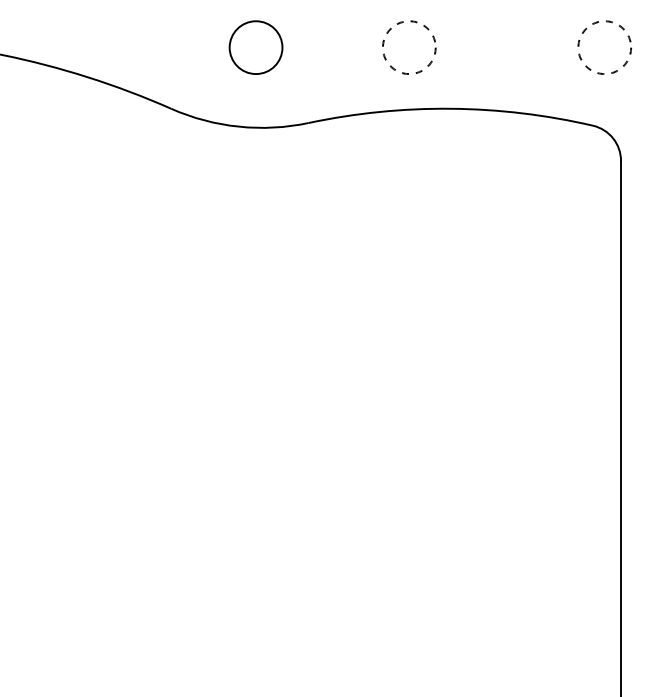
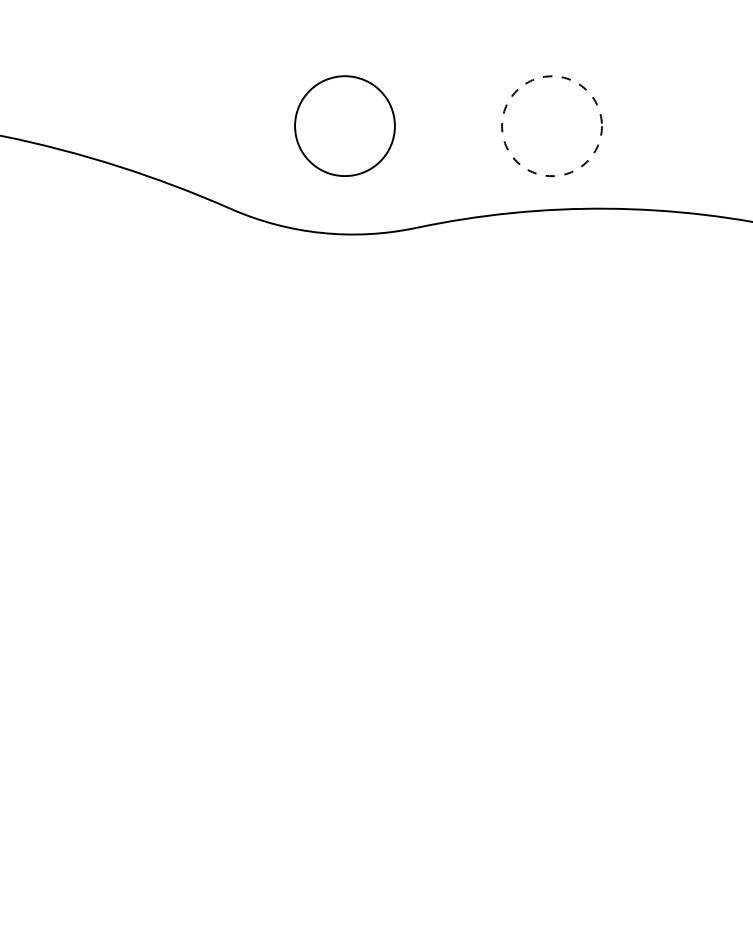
circle: (255, 47) -> (344, 125), size x1.4
circle: (409, 47) -> (552, 125), size x1.4

